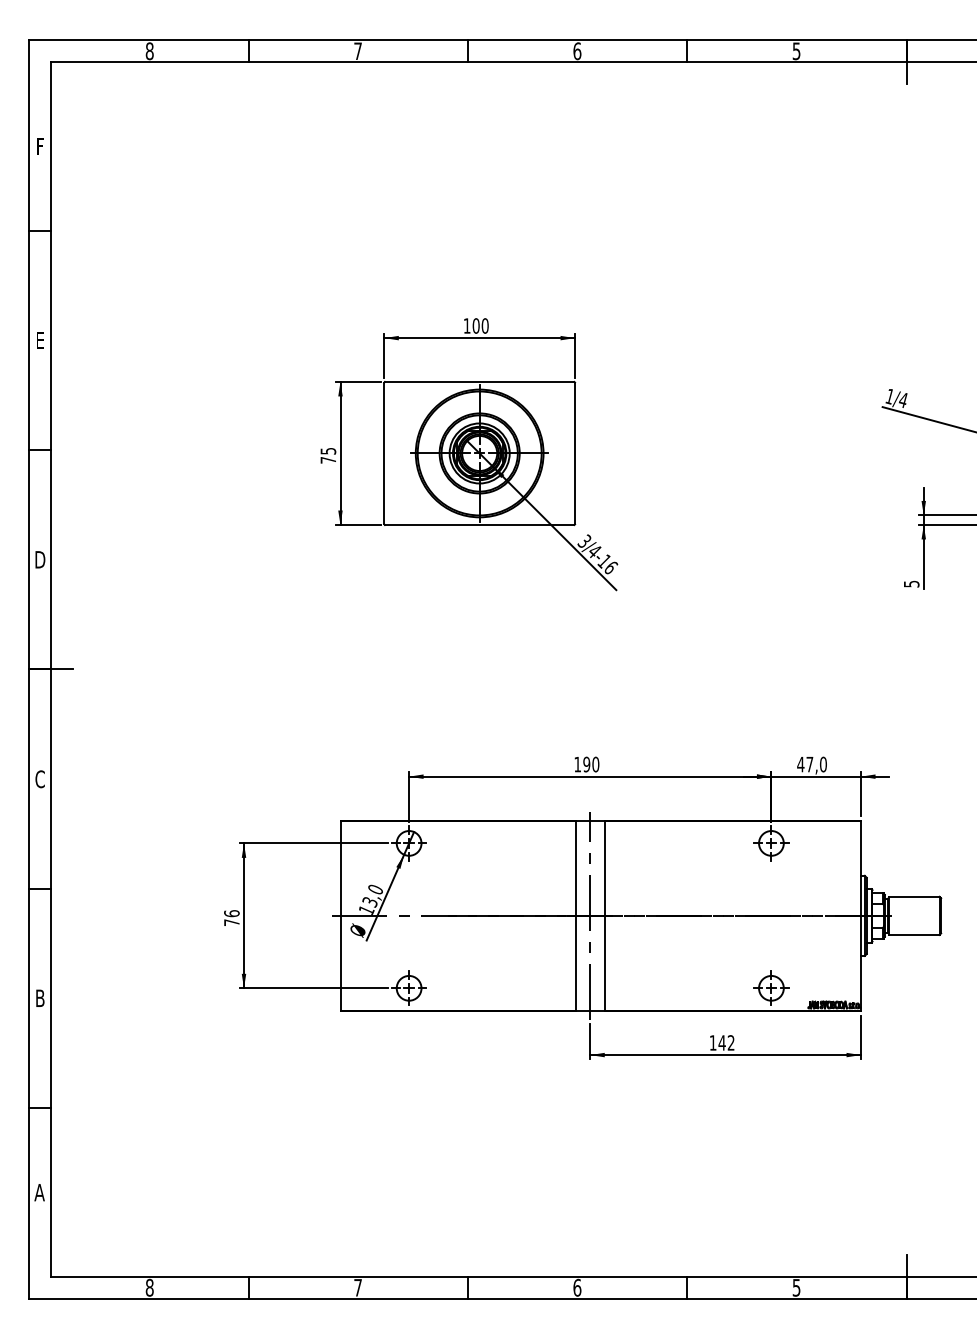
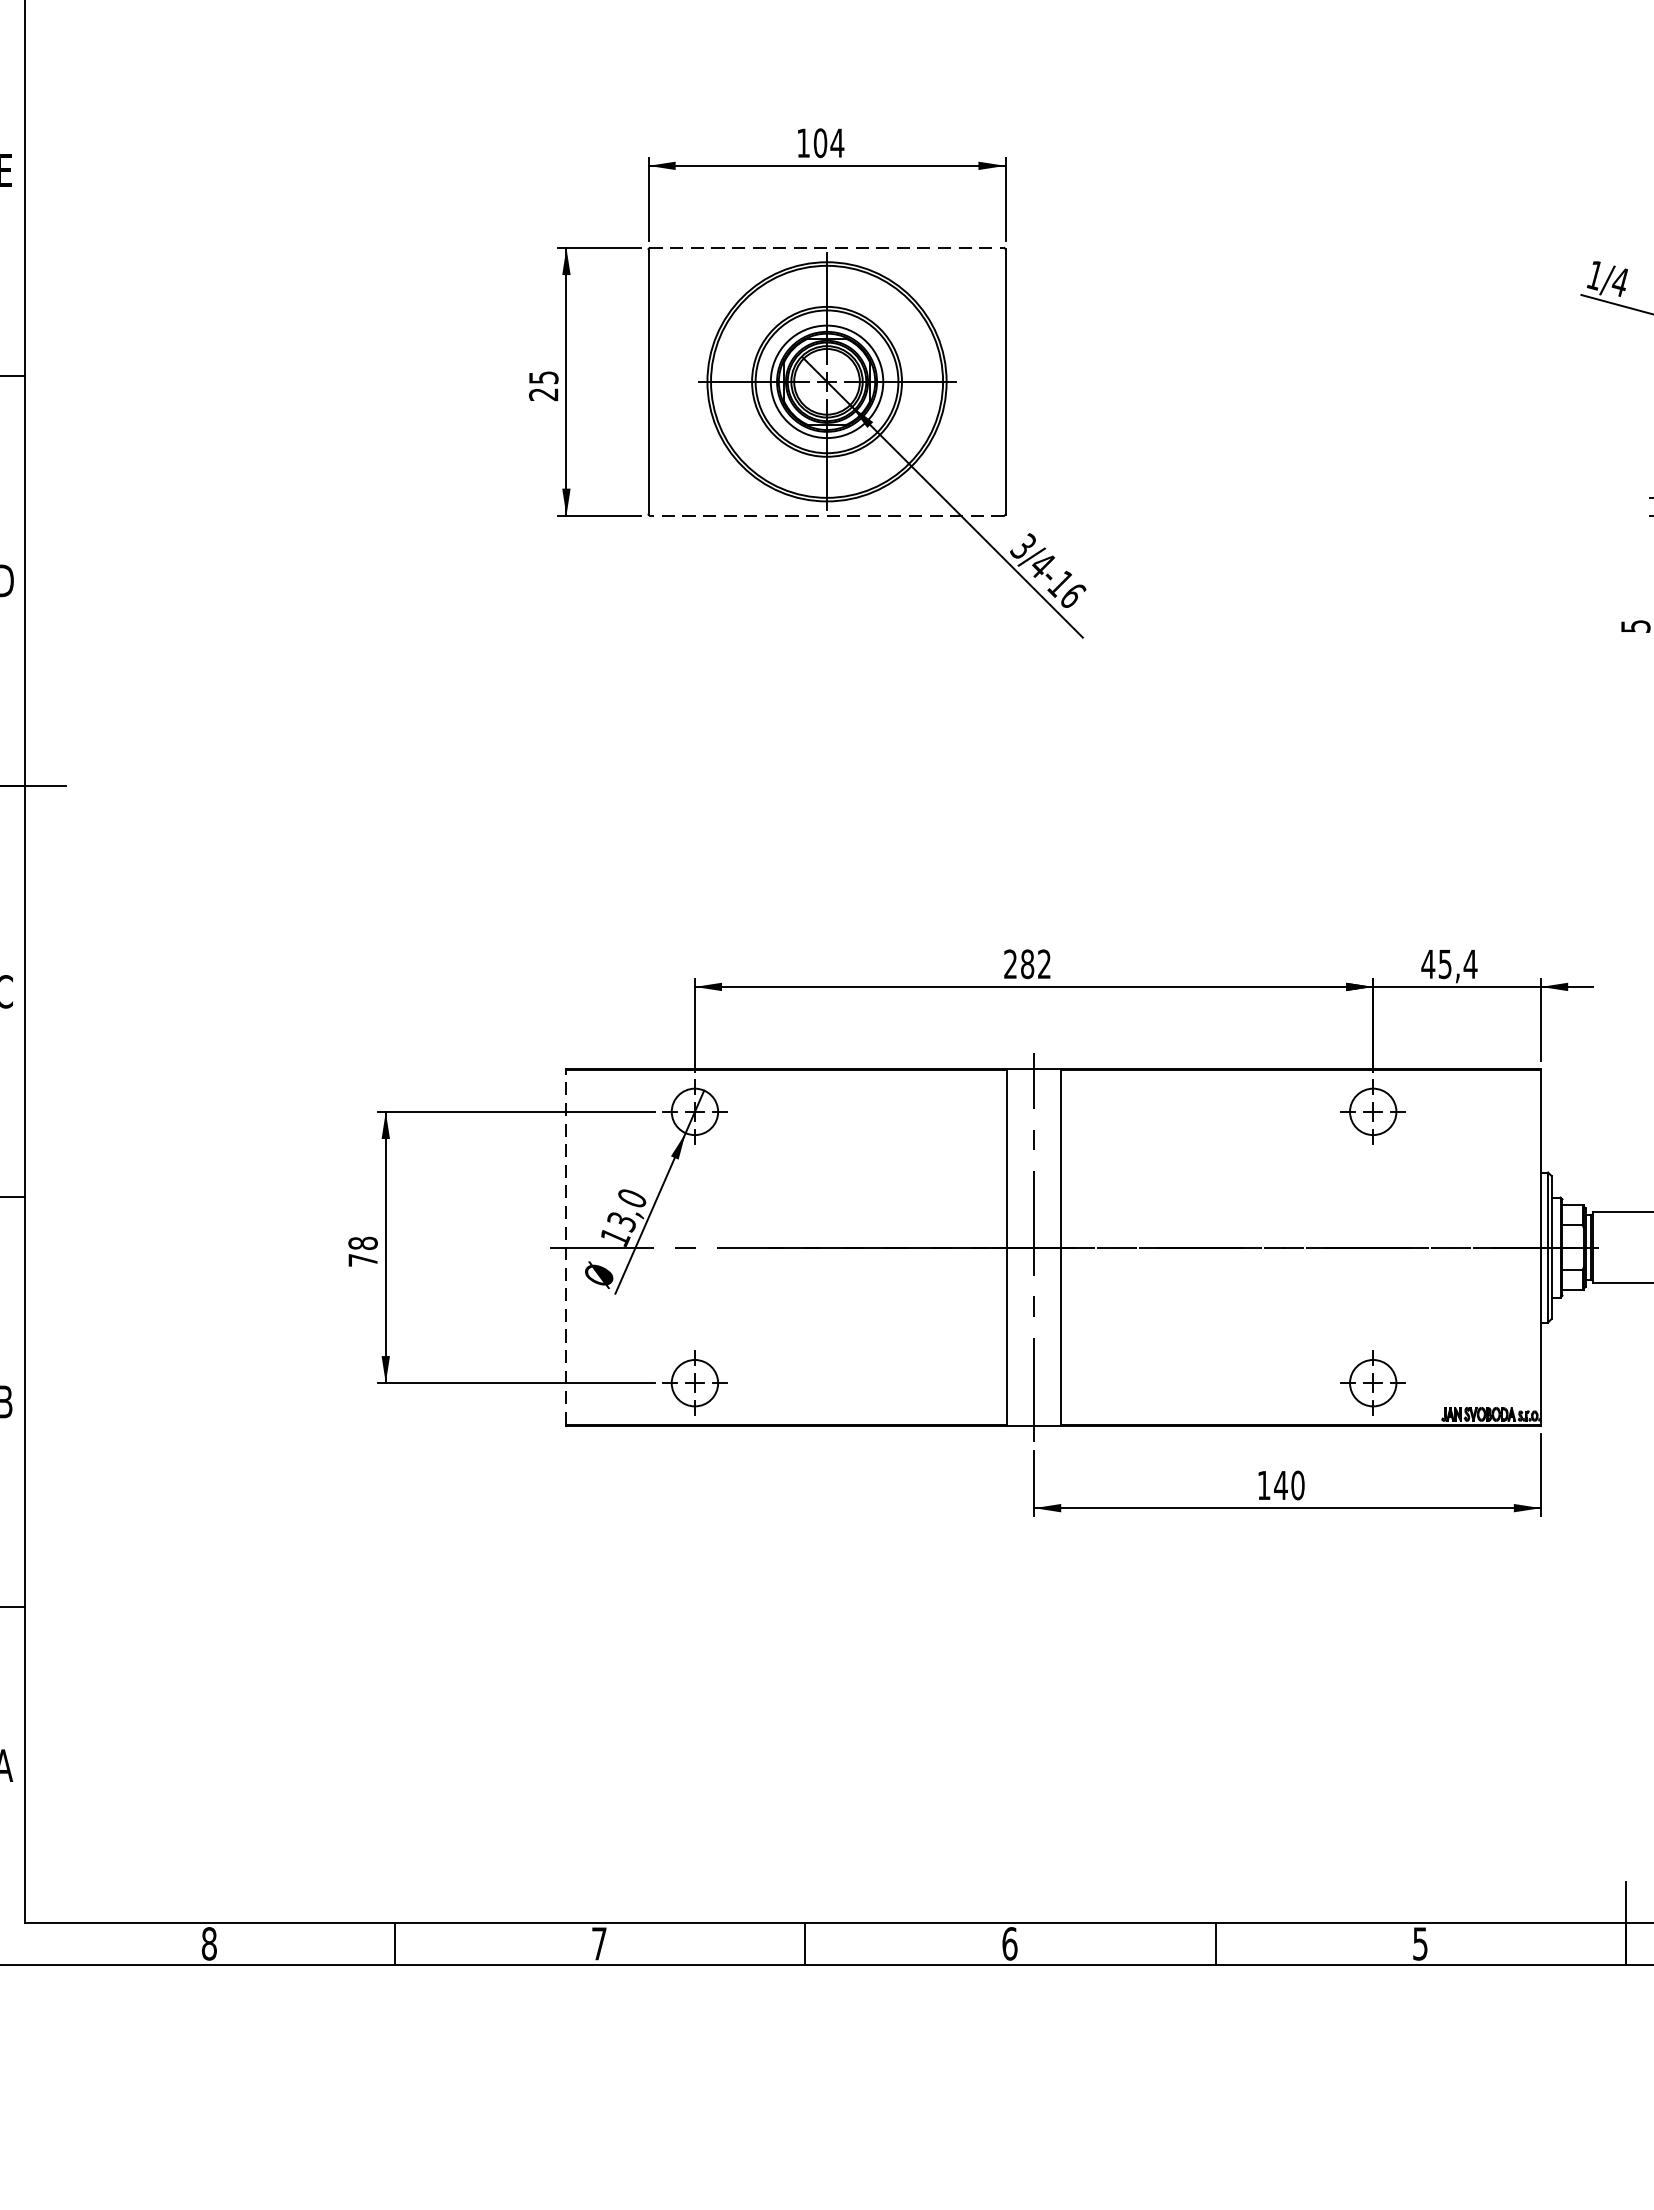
text: (484, 325) -> (836, 142), 100 -> 104
line: (479, 381) -> (826, 247), solid -> dashed
text: (327, 460) -> (542, 394), 75 -> 25
line: (479, 524) -> (826, 514), solid -> dashed
text: (586, 764) -> (1027, 964), 190 -> 282
text: (816, 764) -> (1457, 964), 47,0 -> 45,4
text: (231, 913) -> (362, 1243), 76 -> 78
line: (340, 915) -> (566, 1246), solid -> dashed
text: (730, 1042) -> (1296, 1484), 142 -> 140

